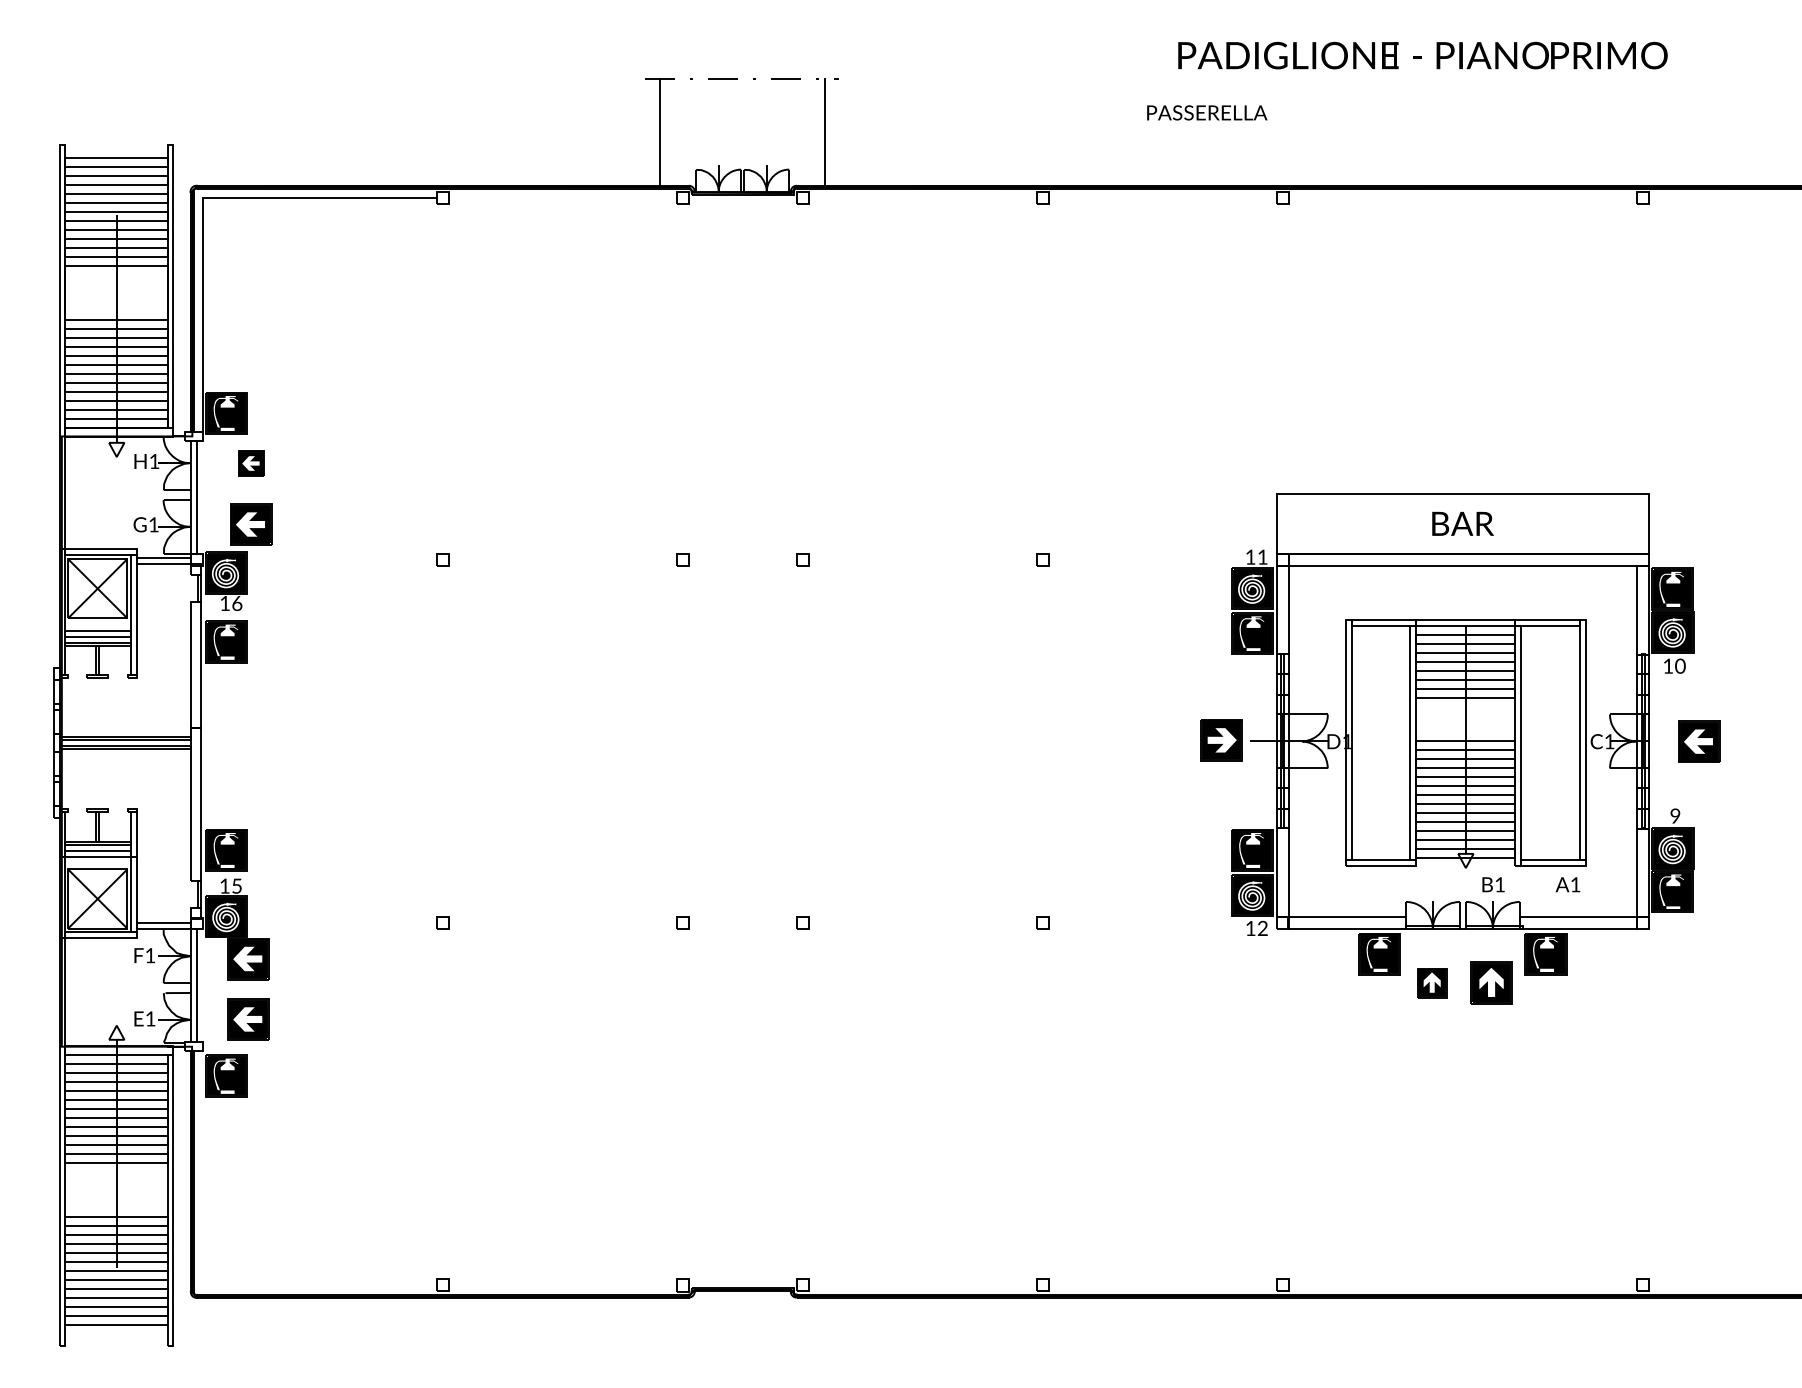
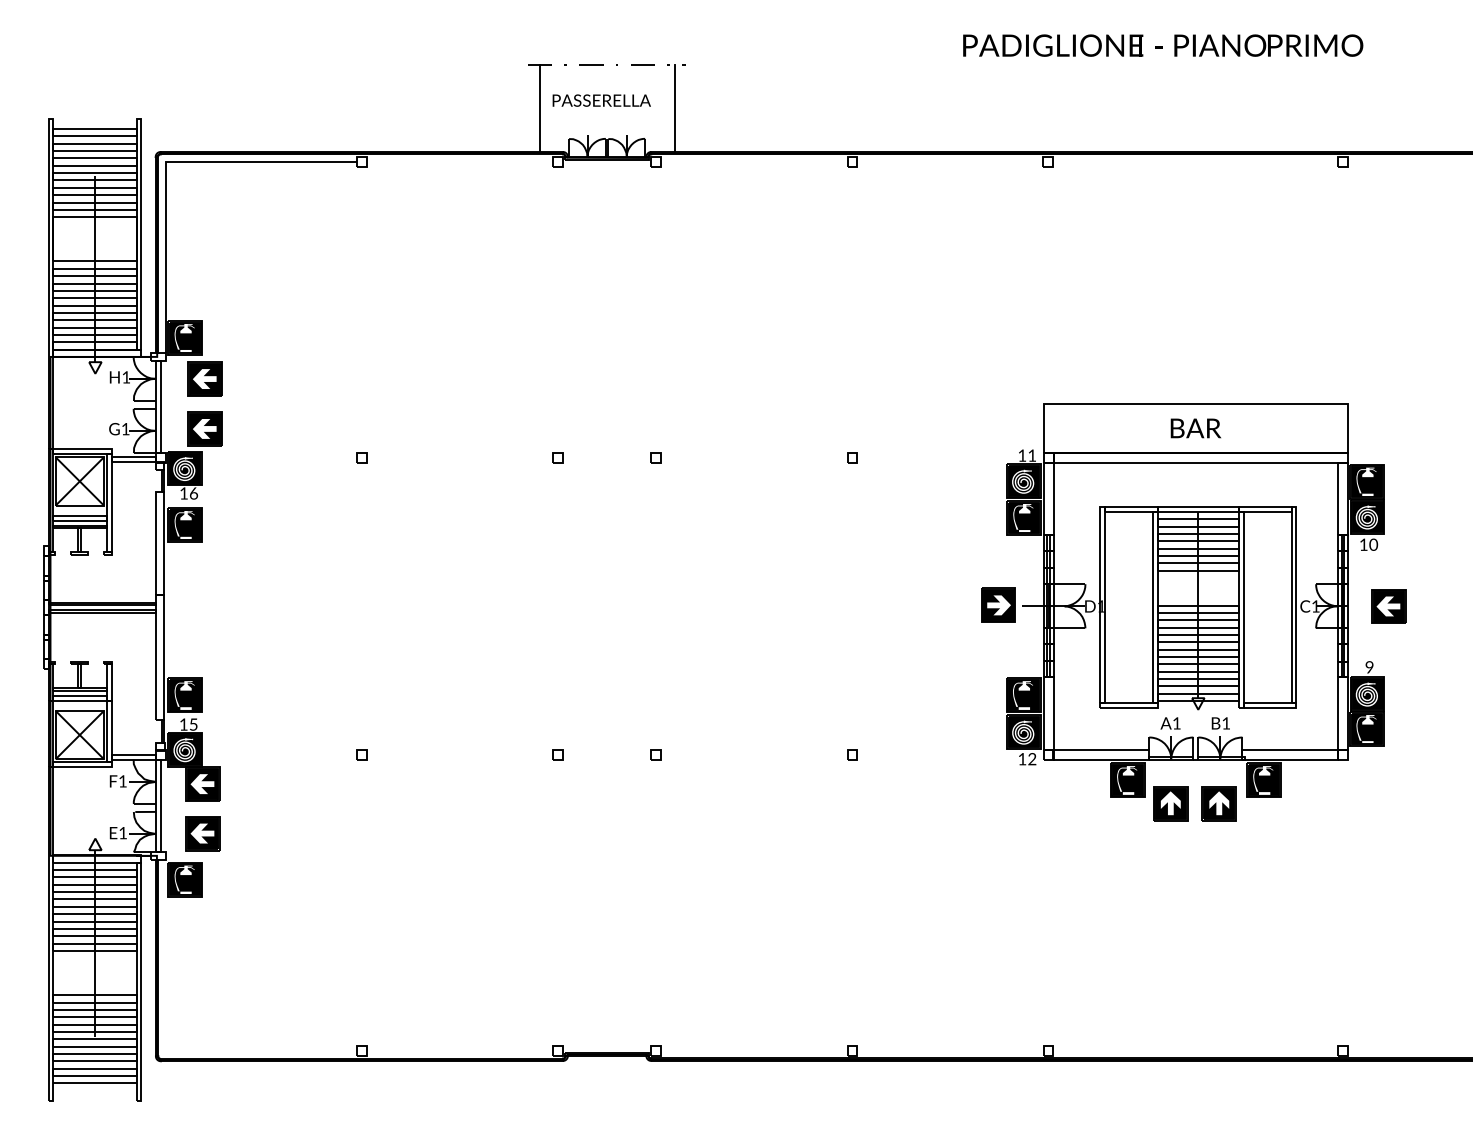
text: (1207, 112) -> (602, 100), moved
part: (251, 463) -> (205, 379), size x1.67
text: (1567, 884) -> (1170, 723), moved
part: (1431, 982) -> (1170, 803), size x1.43

